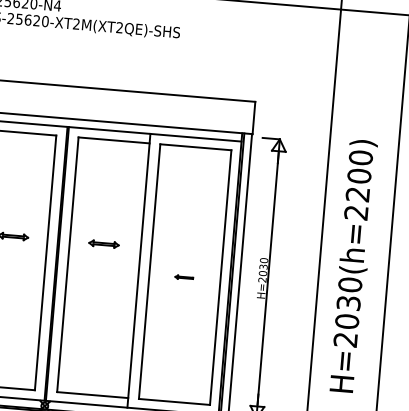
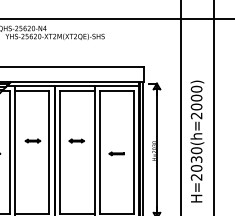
text: (357, 193) -> (196, 106), H=2030(h=2200) -> H=2030(h=2000)
part: (184, 276) -> (116, 153), size x1.67

